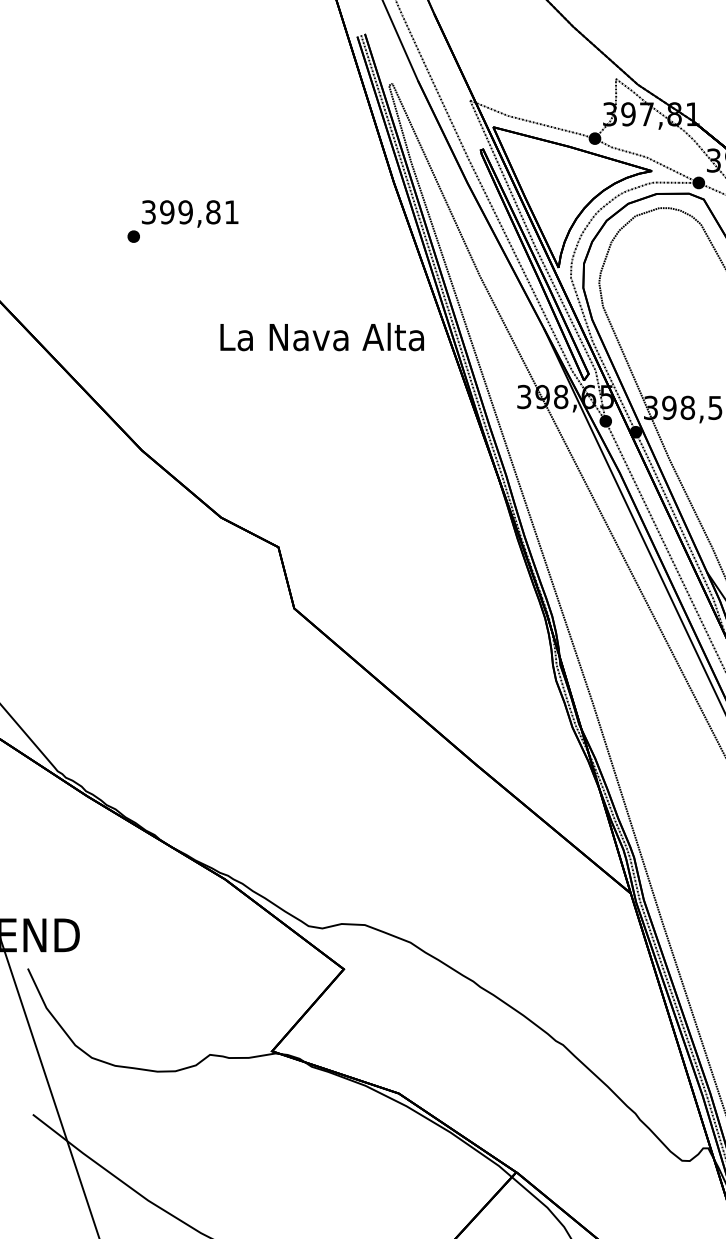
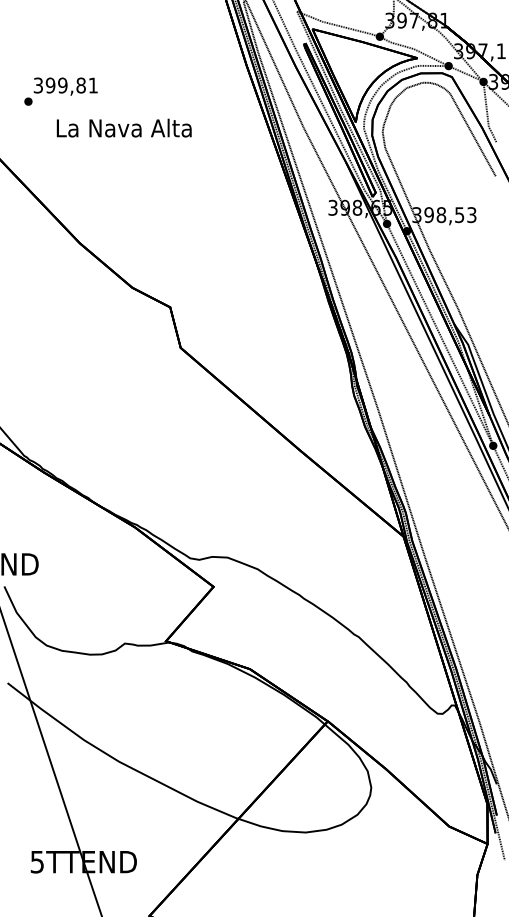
text: (182, 221) -> (60, 91), moved
text: (321, 336) -> (123, 127), moved

